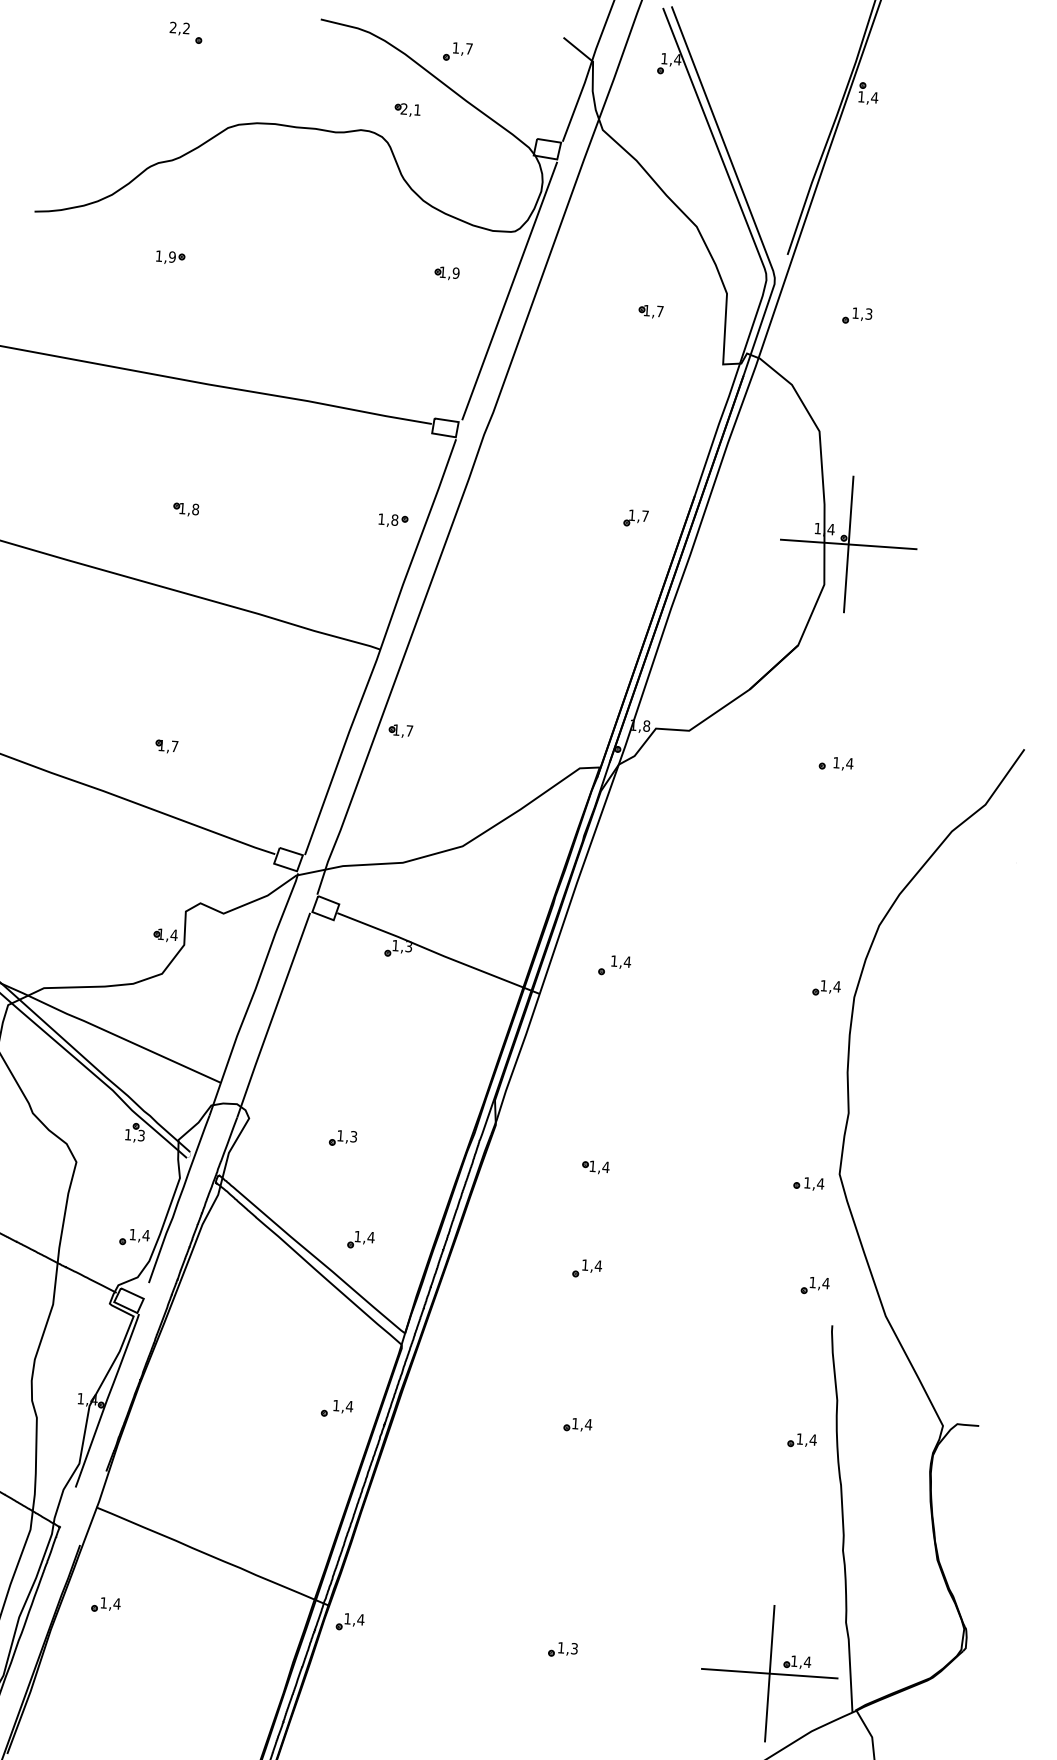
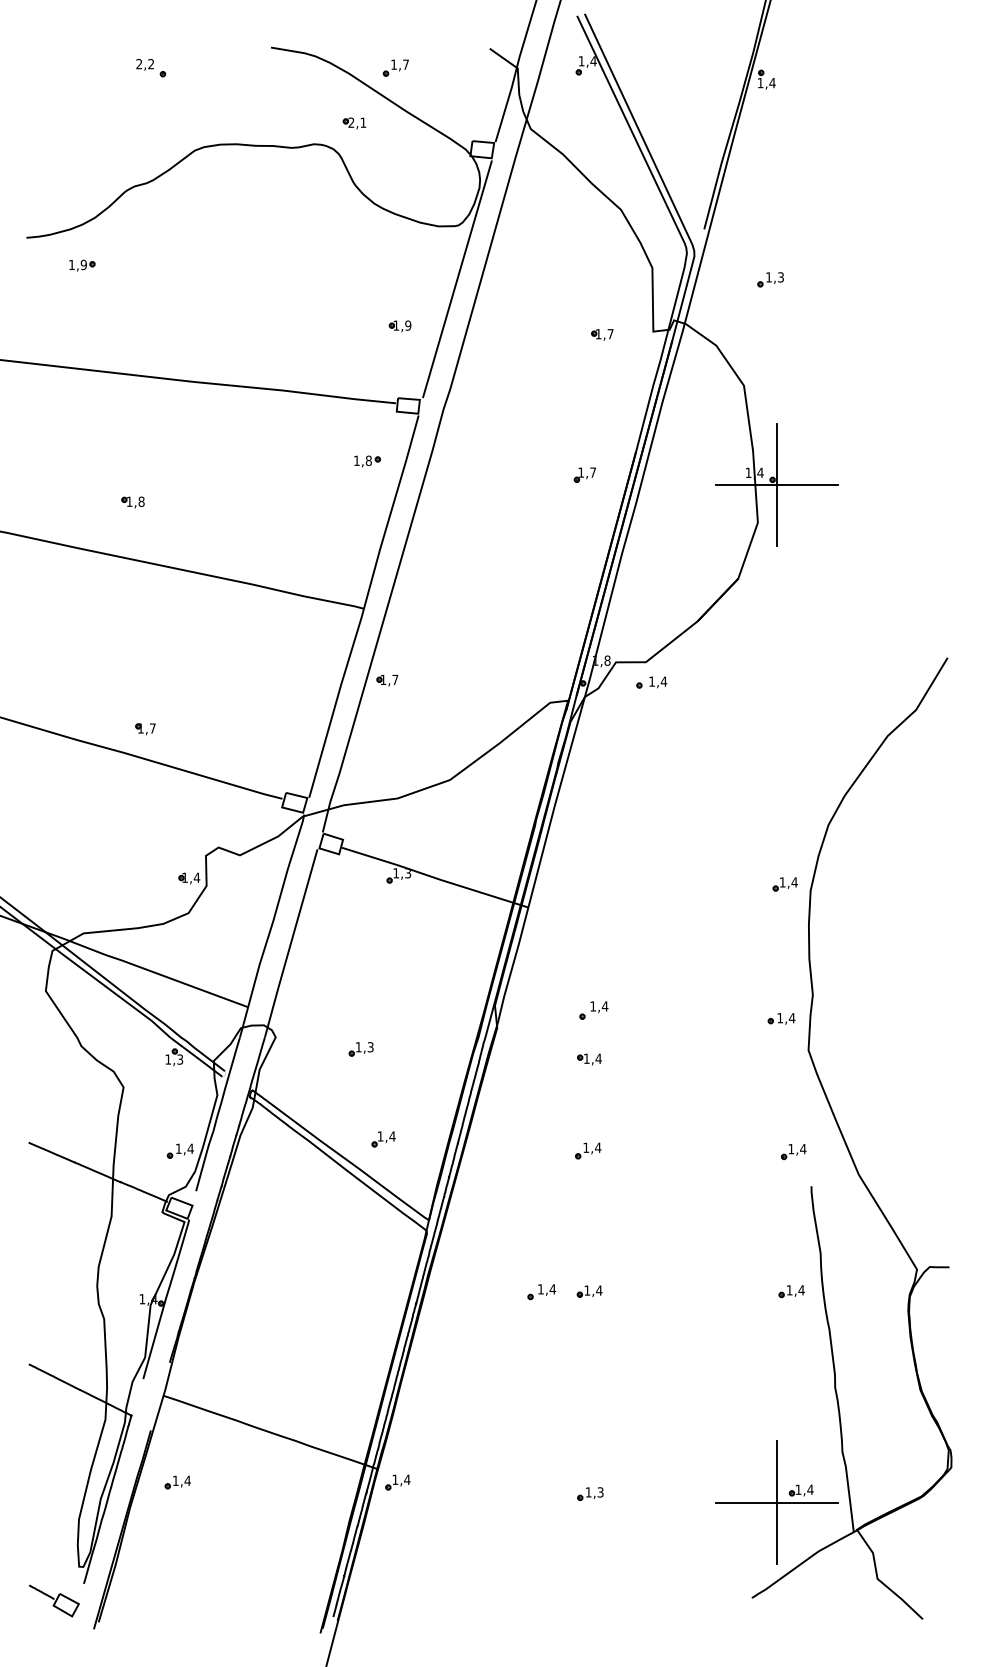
part: (170, 257) -> (82, 265), moved
part: (446, 273) -> (399, 326), moved
part: (651, 311) -> (602, 334), moved
part: (185, 509) -> (132, 502), moved
part: (393, 520) -> (367, 461), moved
part: (166, 746) -> (145, 729), moved
part: (835, 763) -> (651, 682), moved
part: (614, 965) -> (593, 1010), moved
part: (808, 1183) -> (781, 1018), moved
part: (336, 1409) -> (541, 1292), moved

